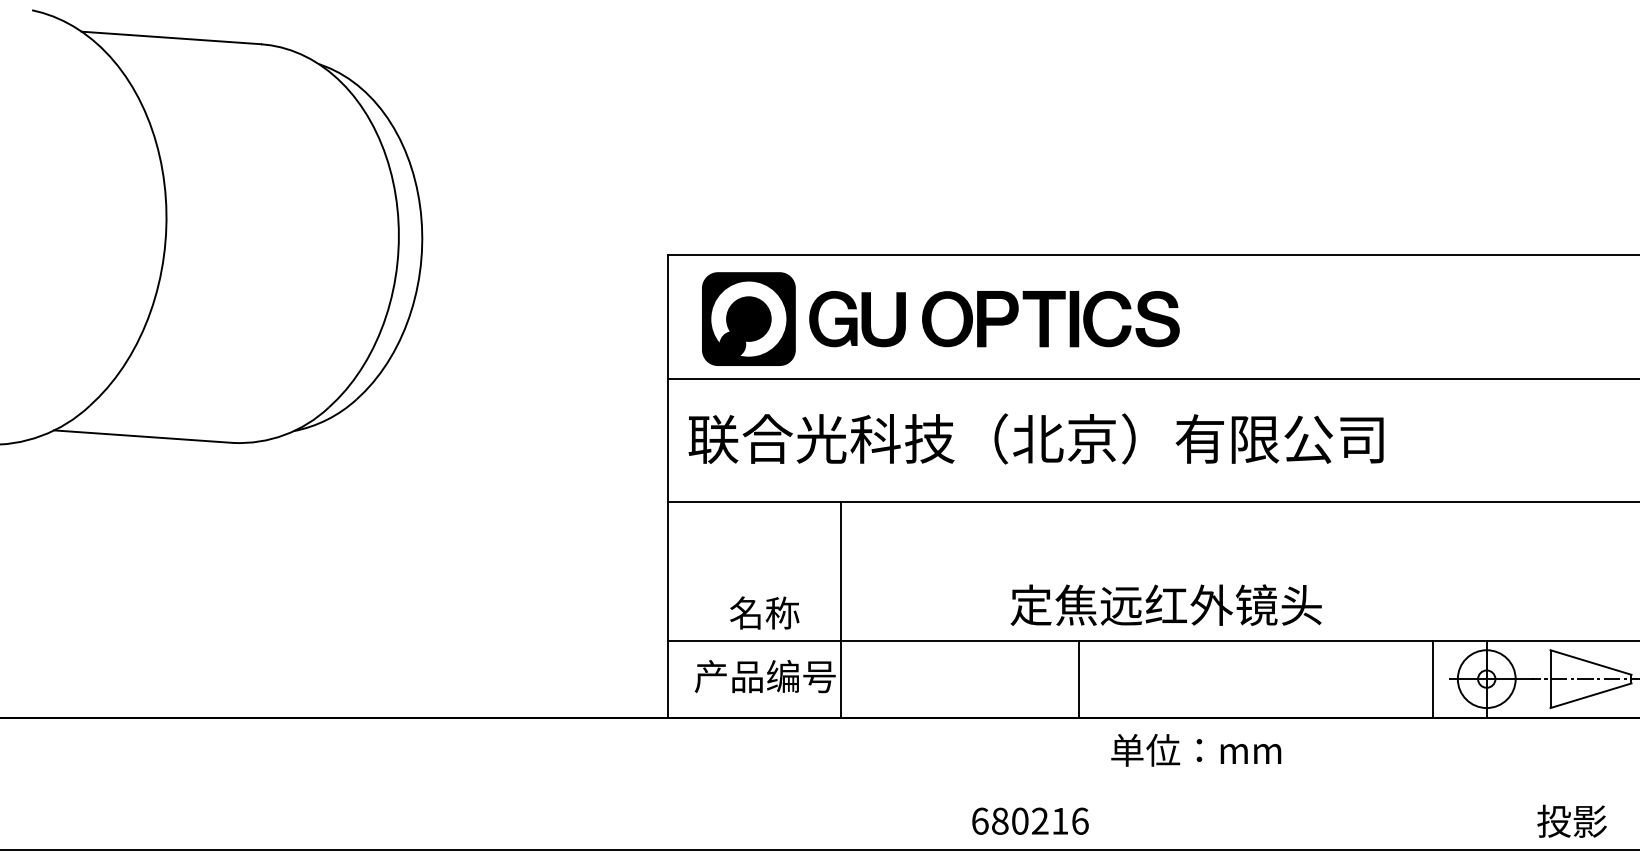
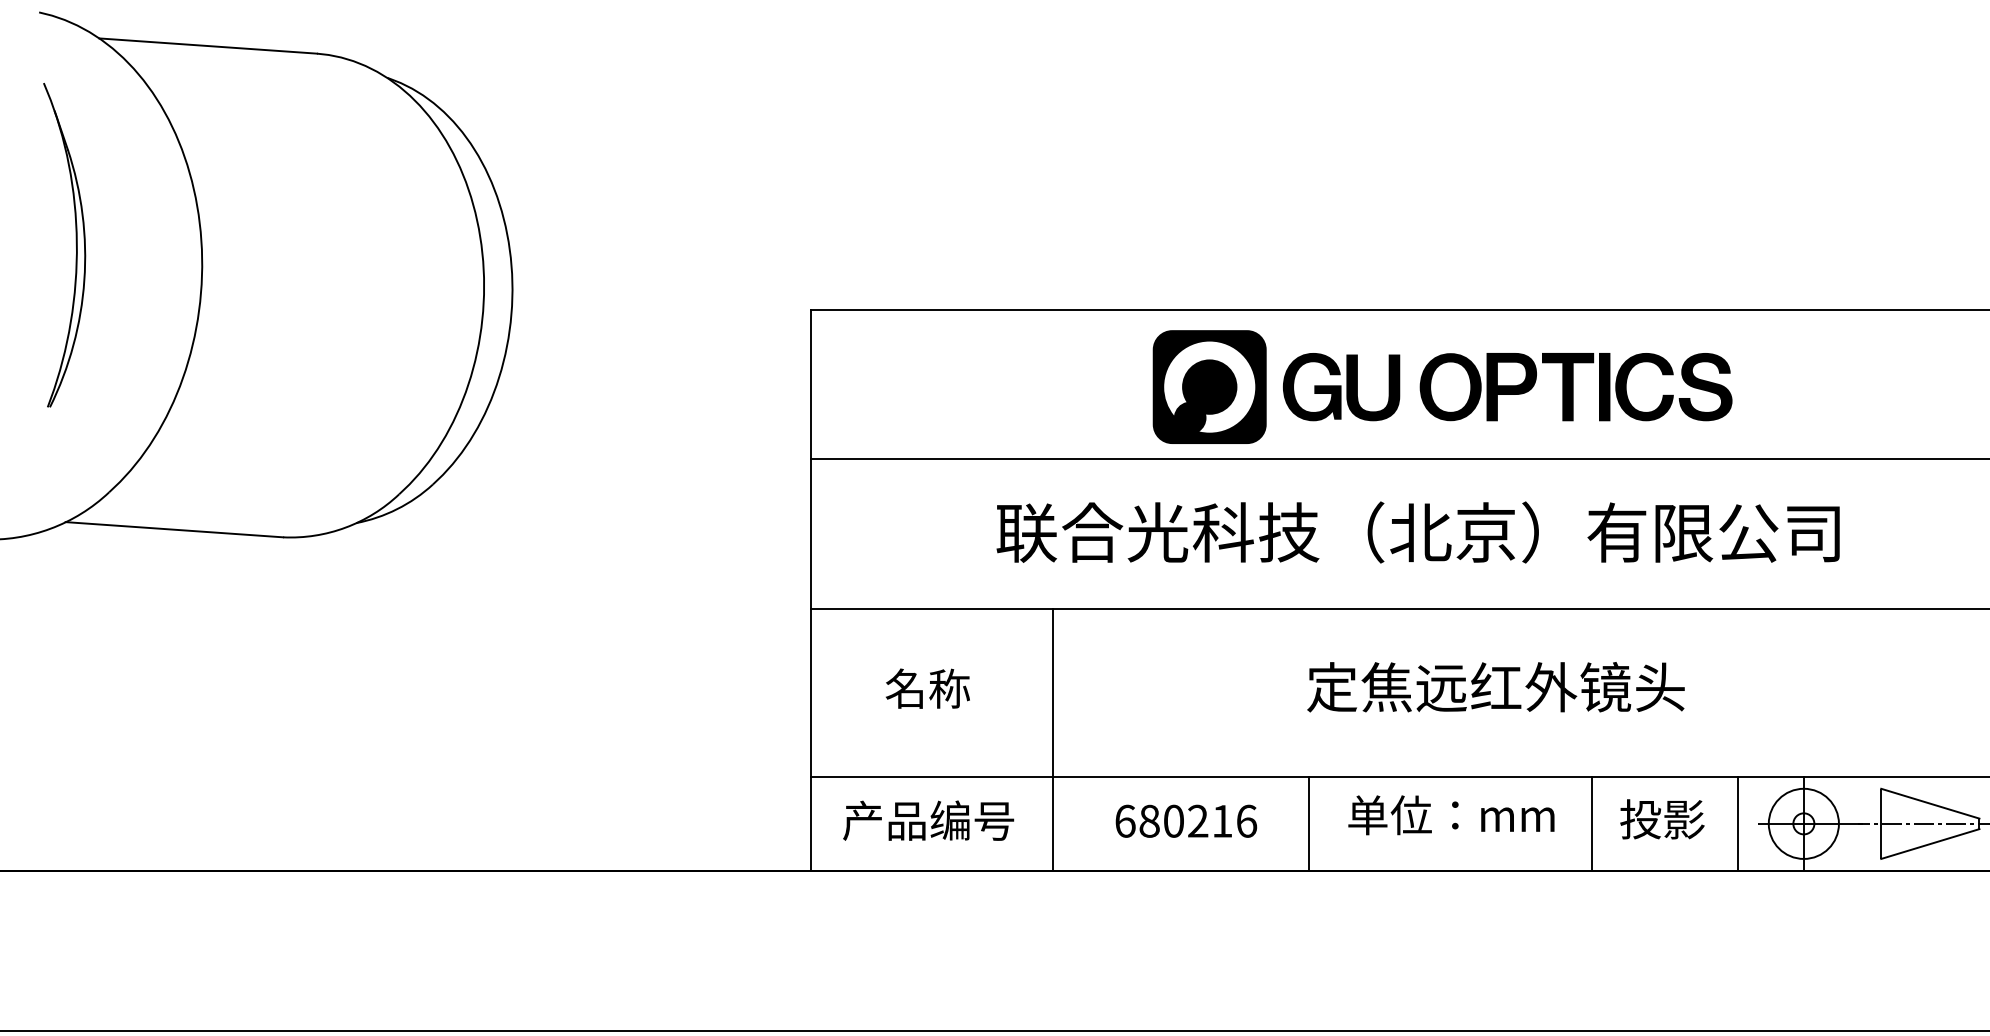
part: (62, 201) -> (75, 244), added
part: (940, 318) -> (1442, 386), moved
text: (1035, 438) -> (1417, 532), moved
text: (1165, 605) -> (1495, 687), moved
line: (841, 609) -> (1053, 739), moved
text: (764, 612) -> (927, 688), moved
line: (1311, 678) -> (1591, 823), added
text: (1196, 750) -> (1451, 815), moved
text: (1030, 820) -> (1186, 820), moved
text: (1572, 821) -> (1662, 819), moved

